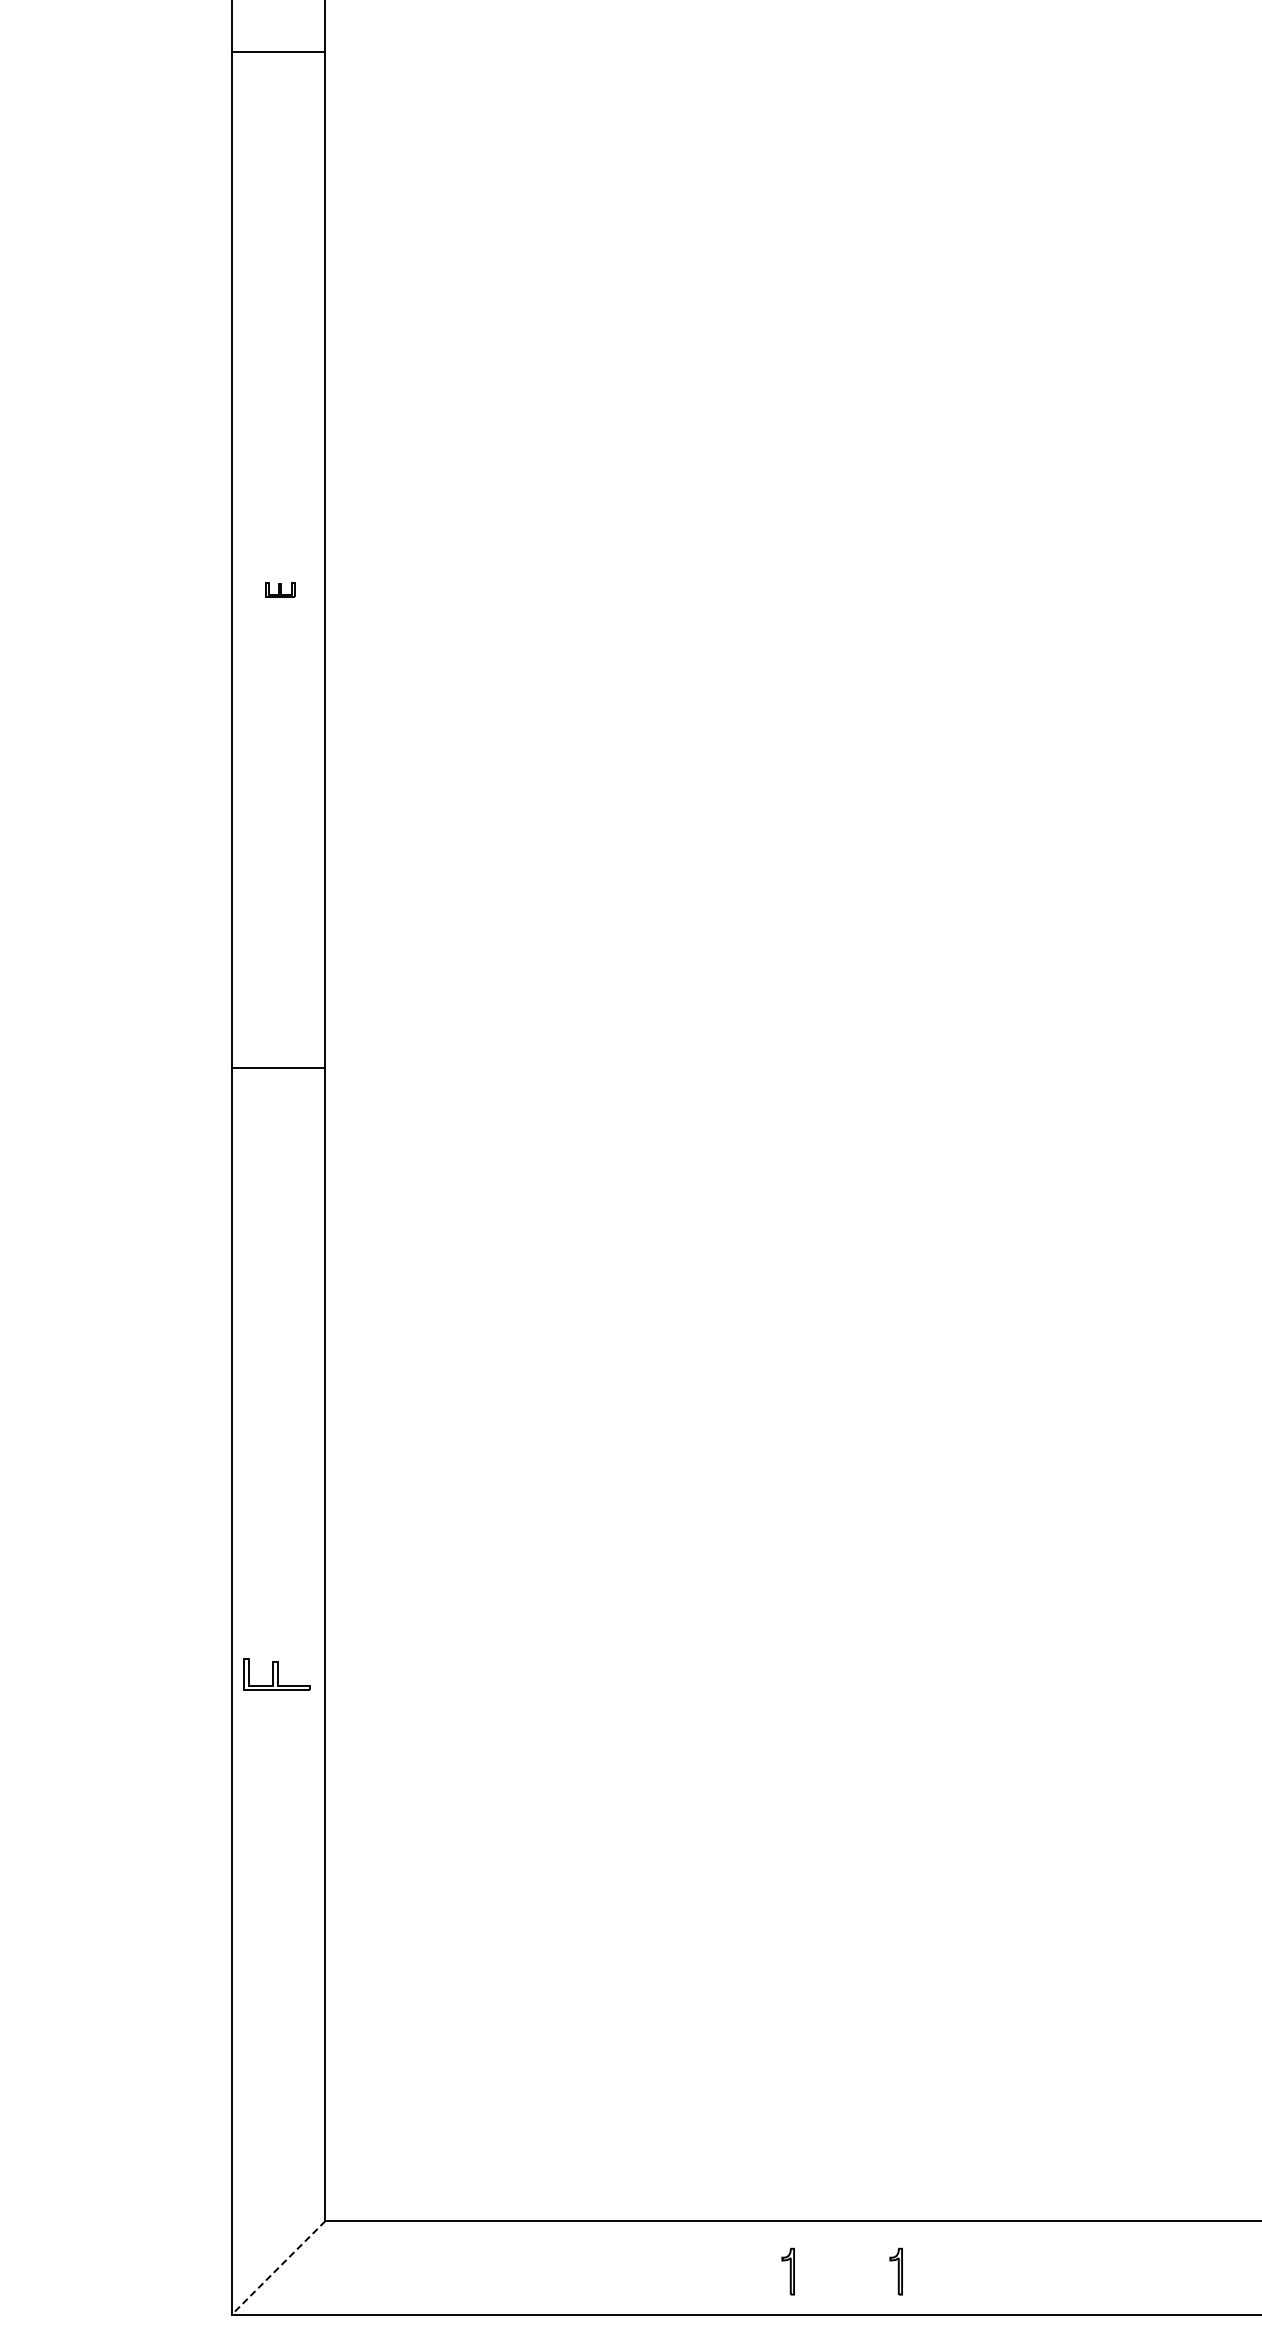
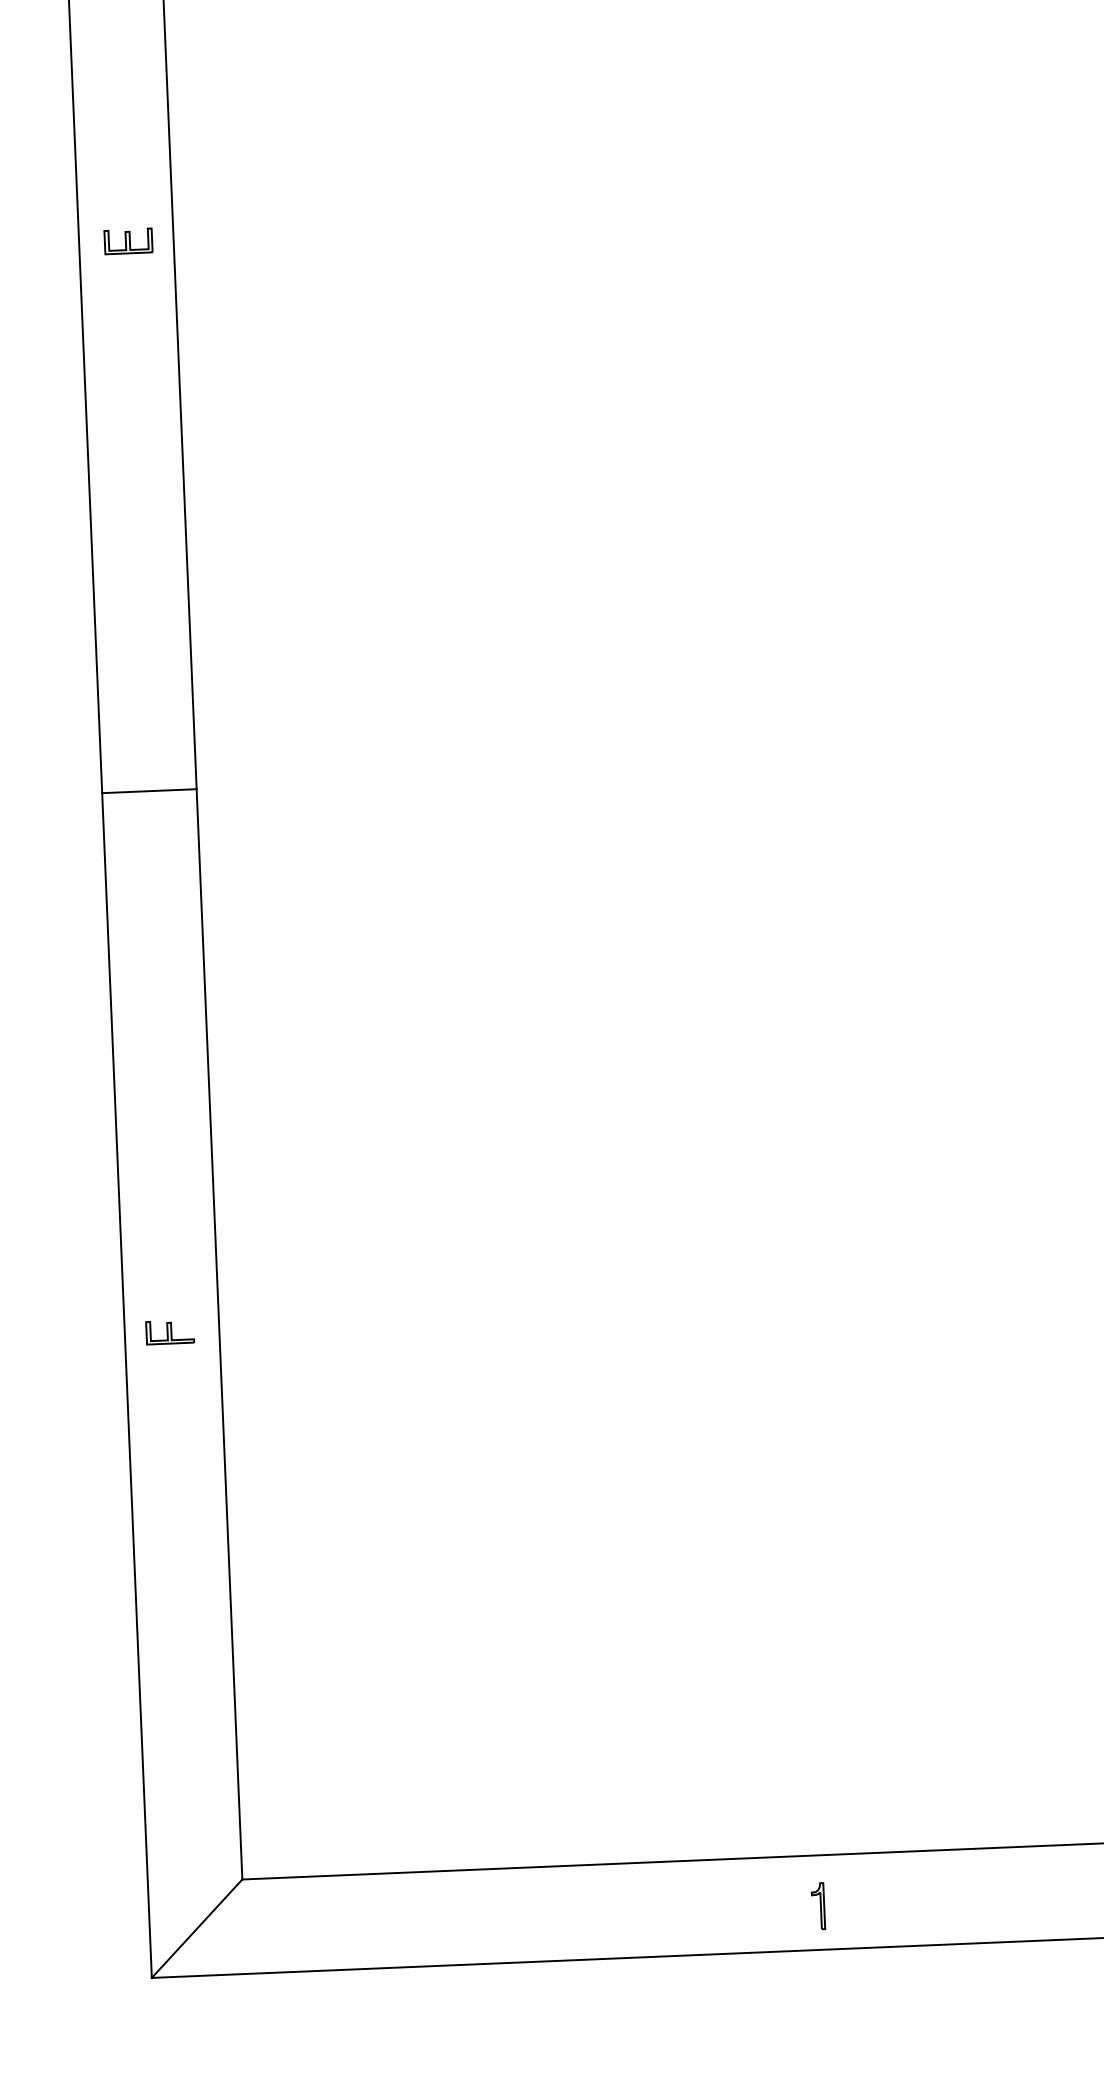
part: (280, 589) -> (128, 240), size x1.67
line: (278, 1067) -> (149, 791), moved
part: (276, 1674) -> (170, 1332), size x0.71
line: (278, 2268) -> (197, 1929), dashed -> solid
part: (787, 2271) -> (709, 1910), removed

